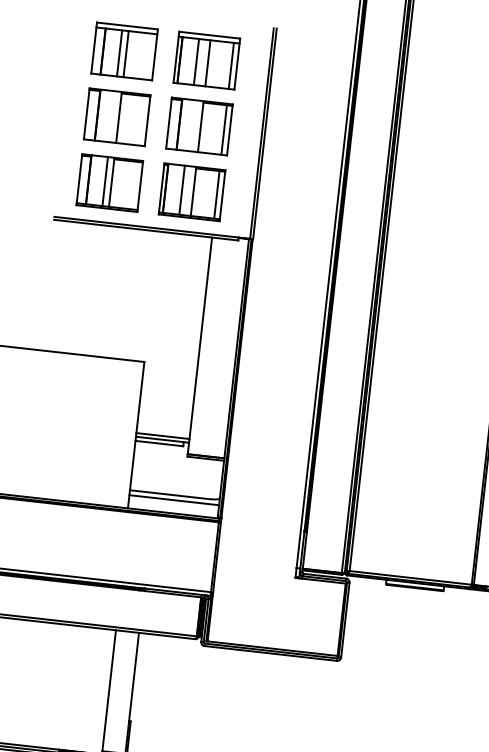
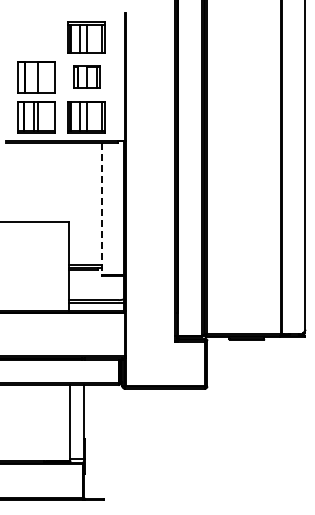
part: (124, 52) -> (36, 37), removed
part: (199, 127) -> (86, 77), size x0.7
line: (199, 345) -> (101, 208), solid -> dashed

